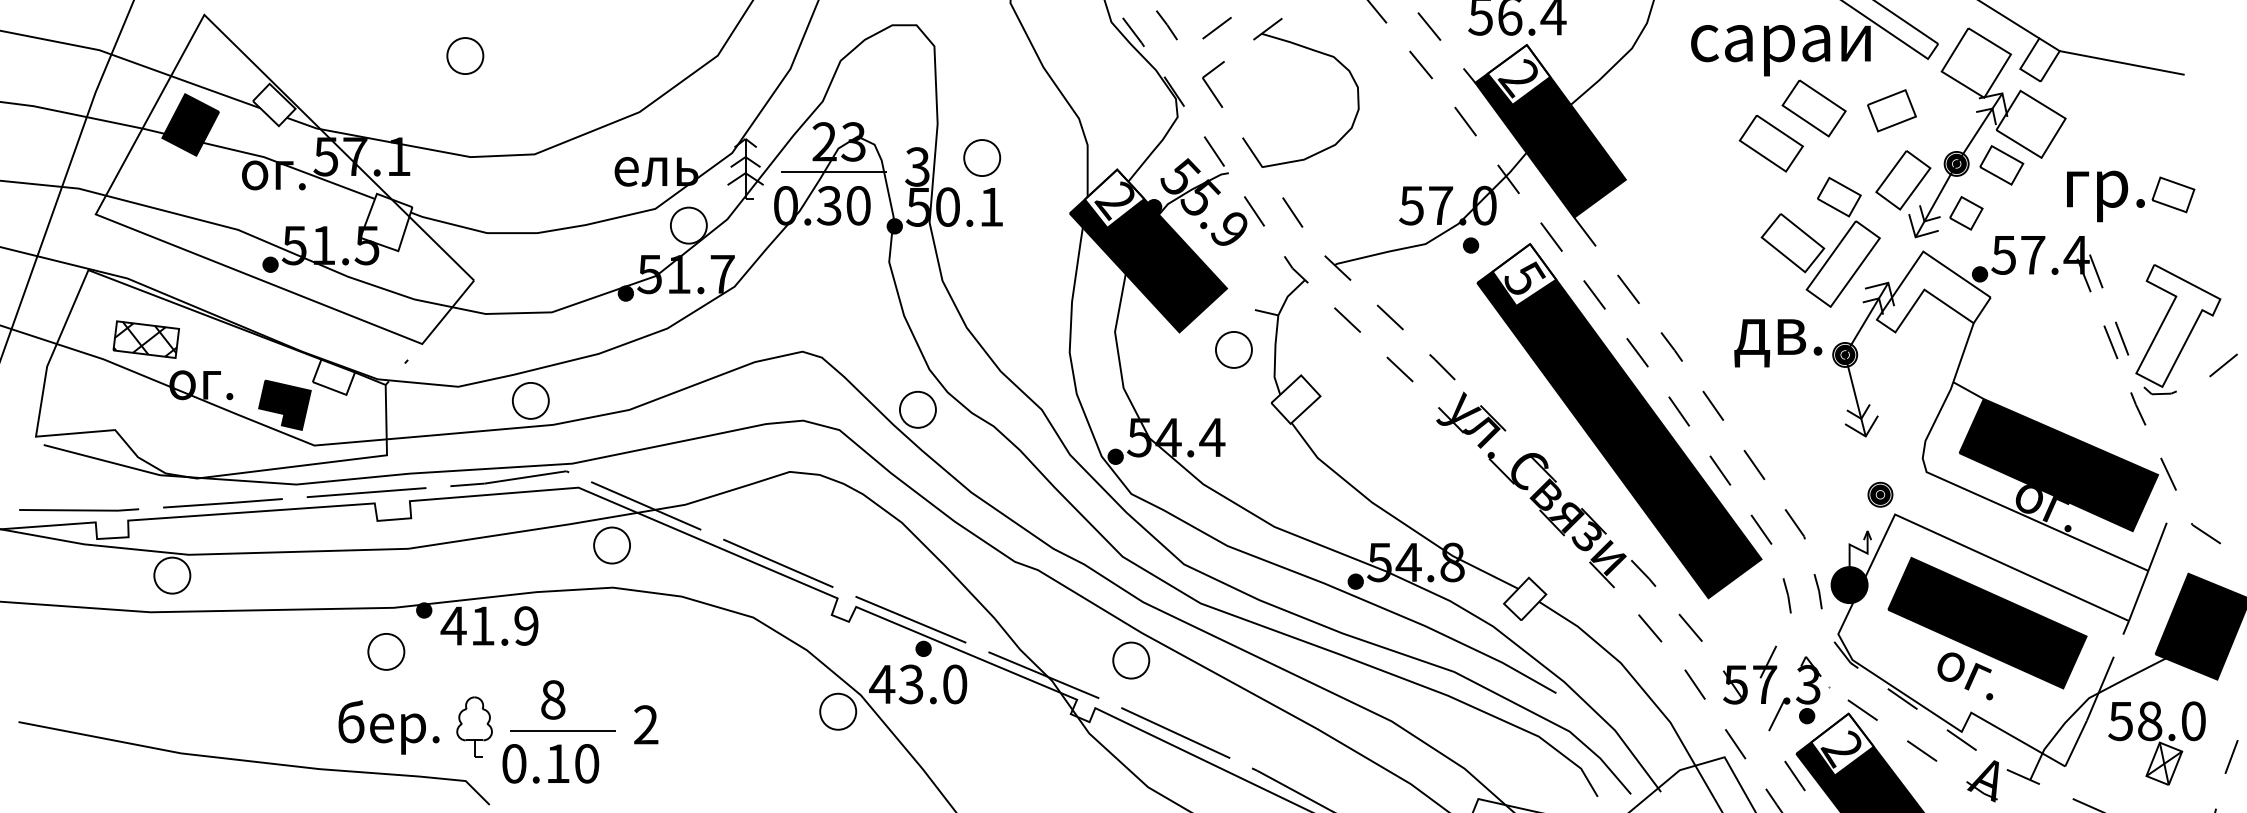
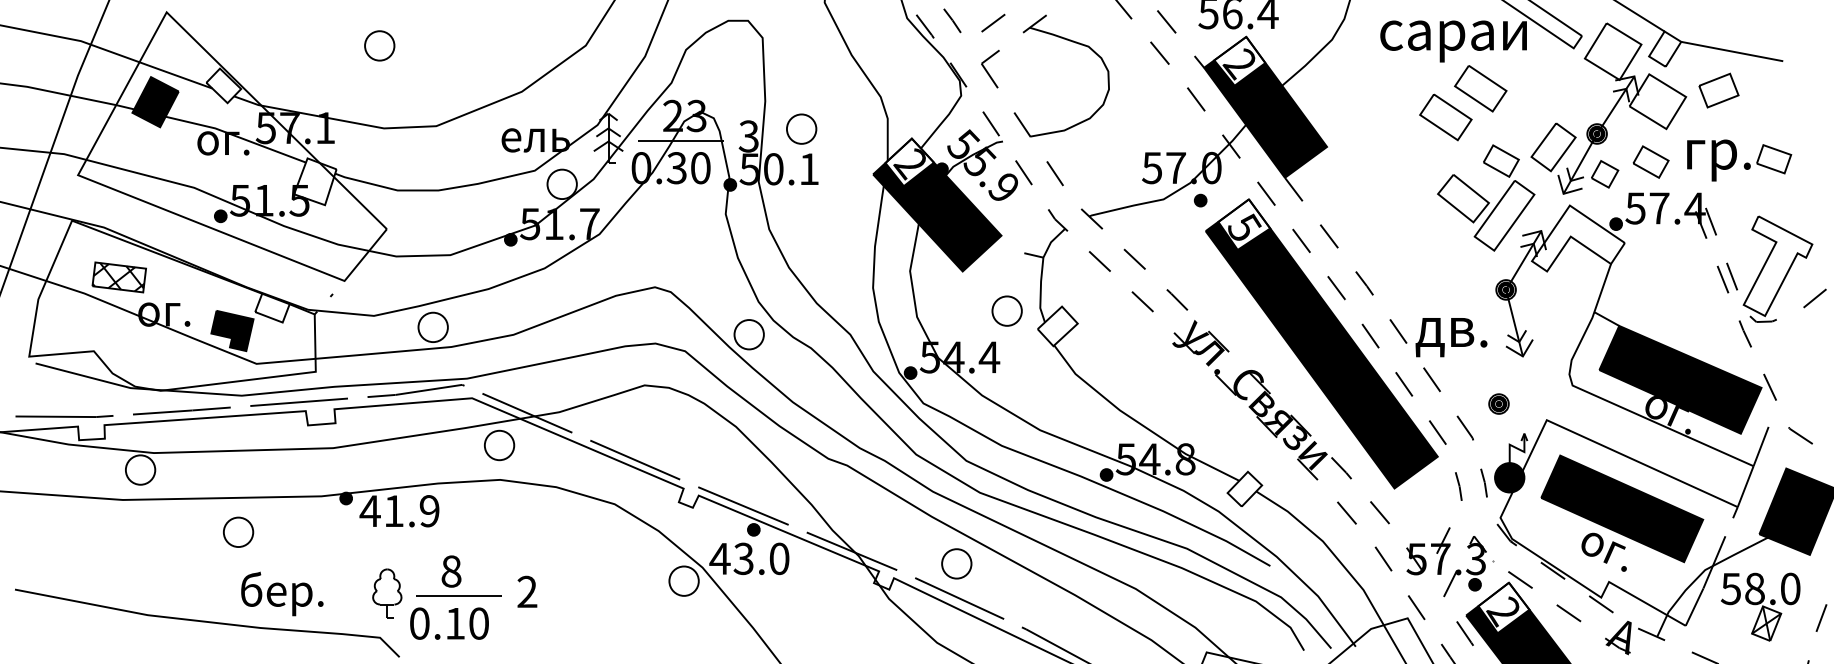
part: (1891, 110) -> (1718, 90), moved
part: (2001, 165) -> (1650, 162), moved
text: (1778, 343) -> (1451, 337), moved
part: (1233, 349) -> (1006, 310), moved
part: (1880, 494) -> (1499, 403), moved
part: (386, 651) -> (238, 531), moved
part: (1131, 660) -> (956, 563), moved
text: (388, 727) -> (281, 594), moved

